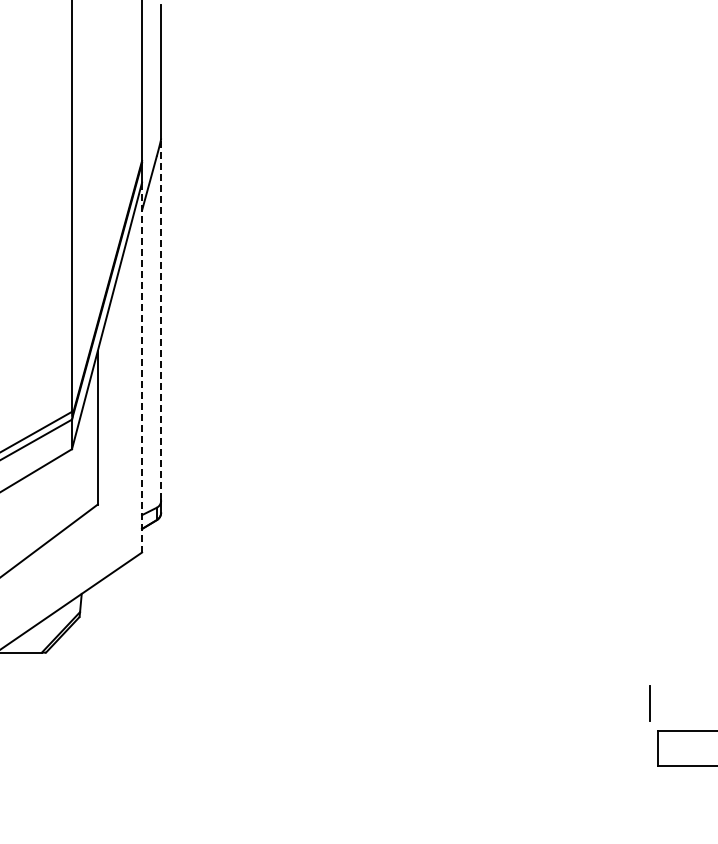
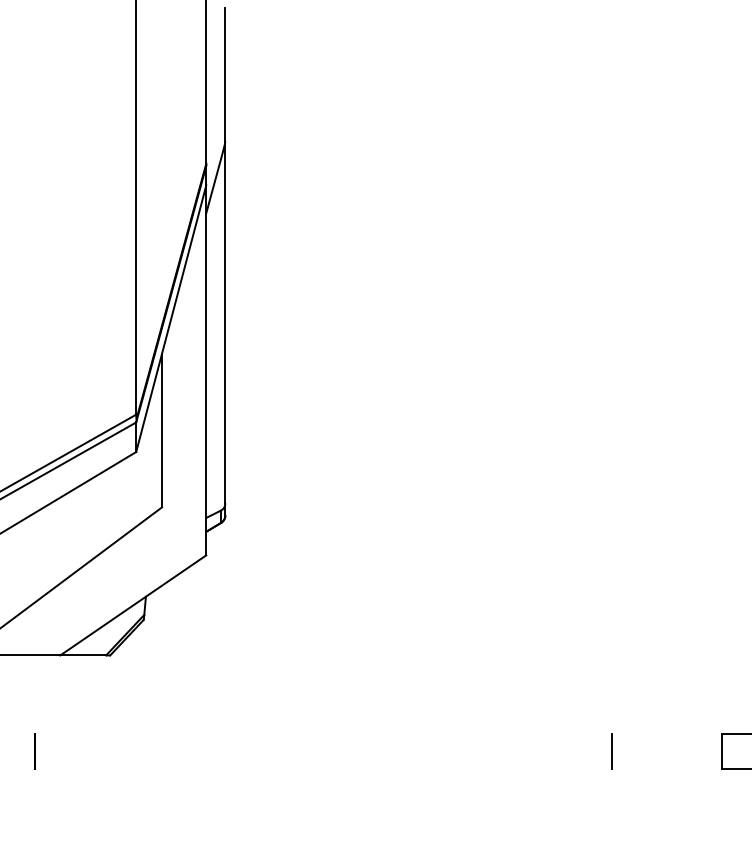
line: (161, 319) -> (225, 322), dashed -> solid
line: (142, 367) -> (206, 370), dashed -> solid
line: (649, 703) -> (611, 751), moved

